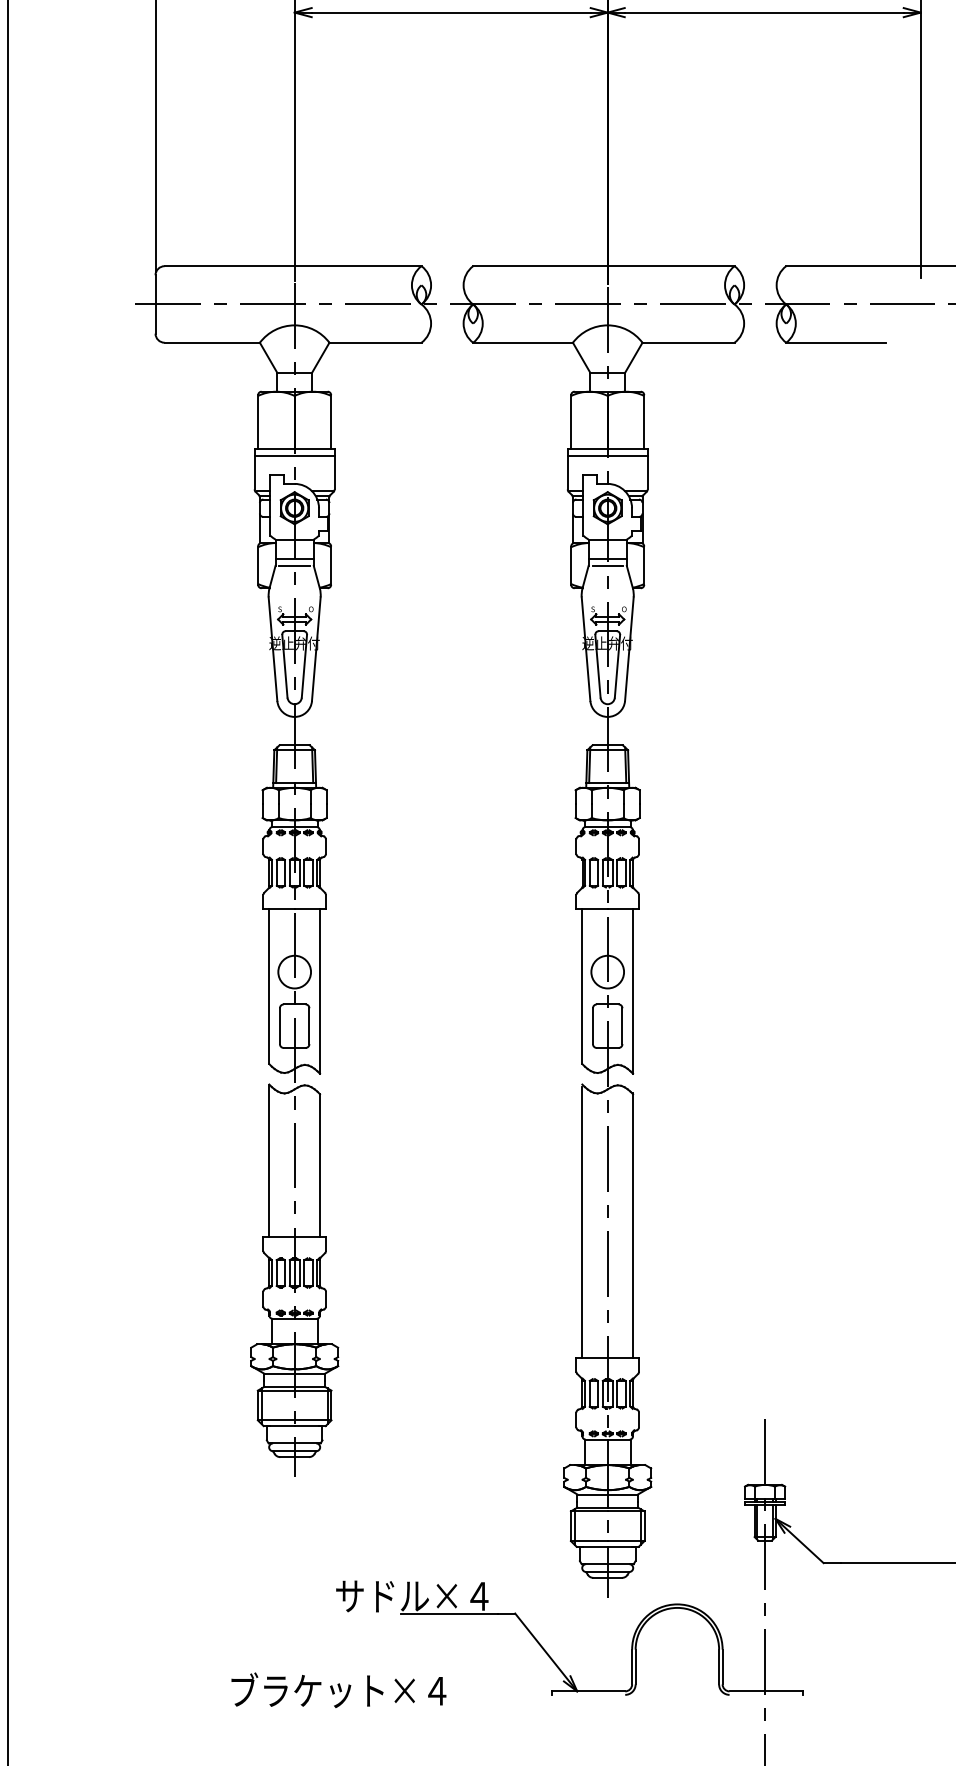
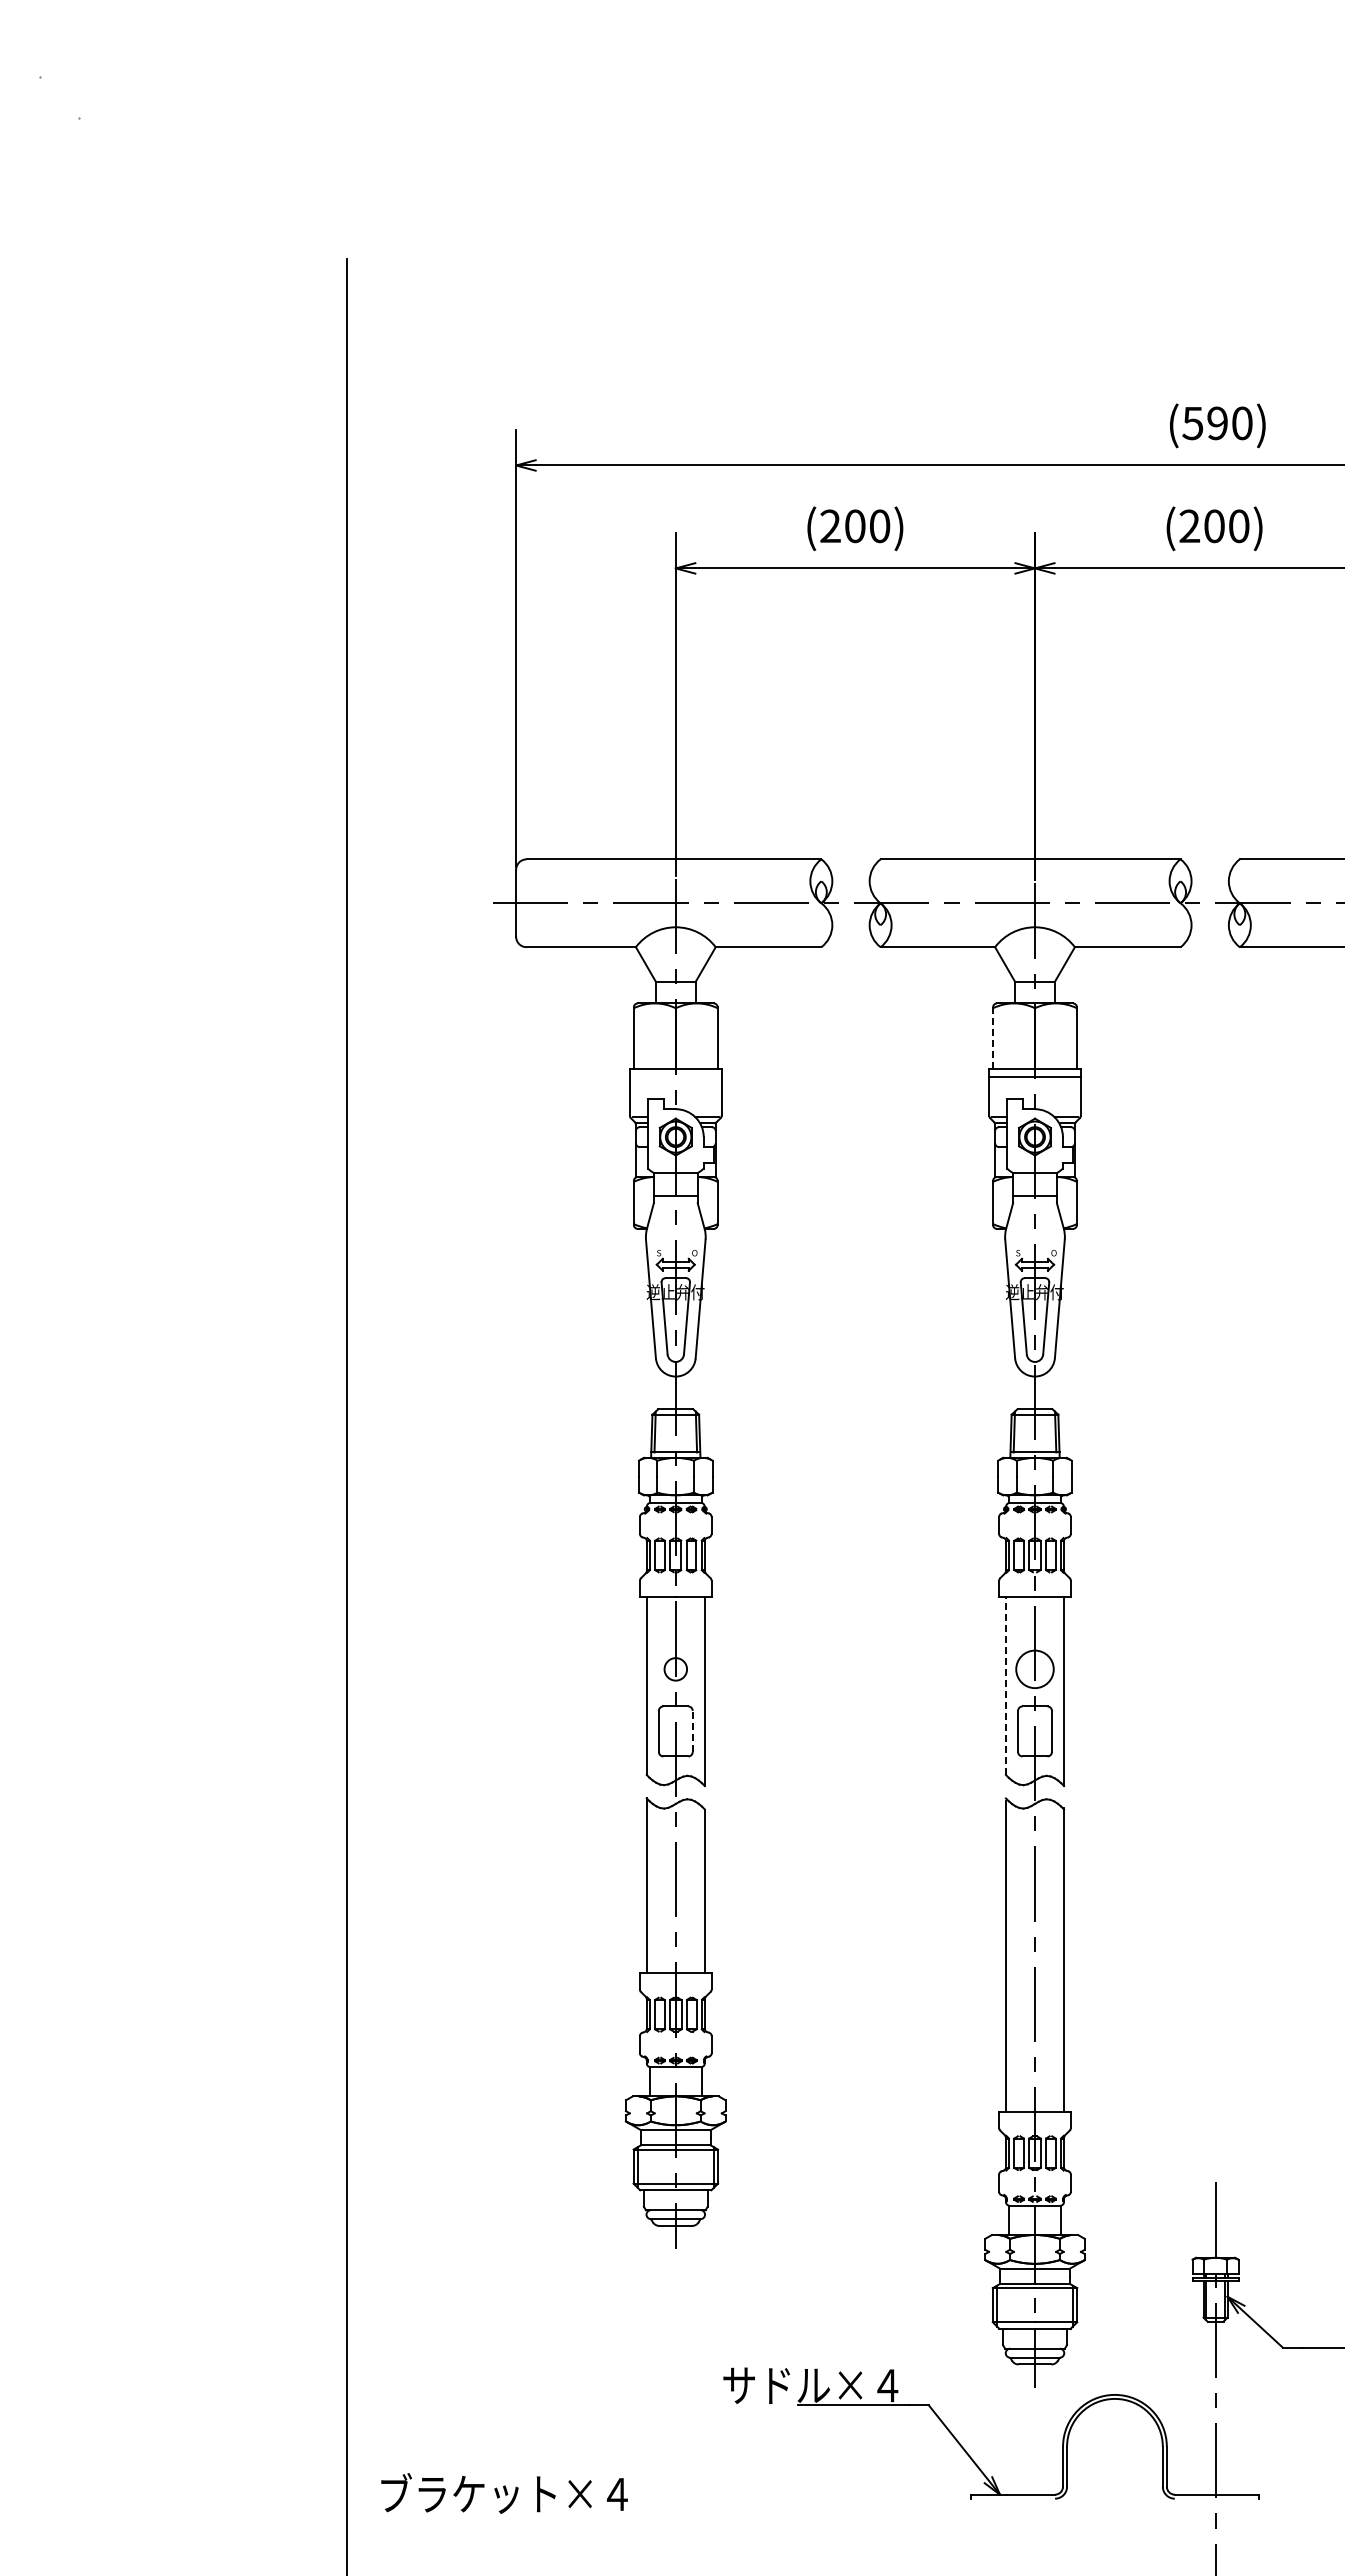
line: (571, 422) -> (993, 1038), solid -> dashed
line: (294, 456) -> (675, 1077), removed
line: (294, 566) -> (675, 1203), removed
line: (607, 566) -> (1034, 1203), removed
circle: (294, 972) -> (675, 1669), size x0.6
line: (582, 986) -> (1005, 1685), solid -> dashed
line: (309, 1026) -> (692, 1731), solid -> dashed
text: (338, 1690) -> (504, 2493), moved

